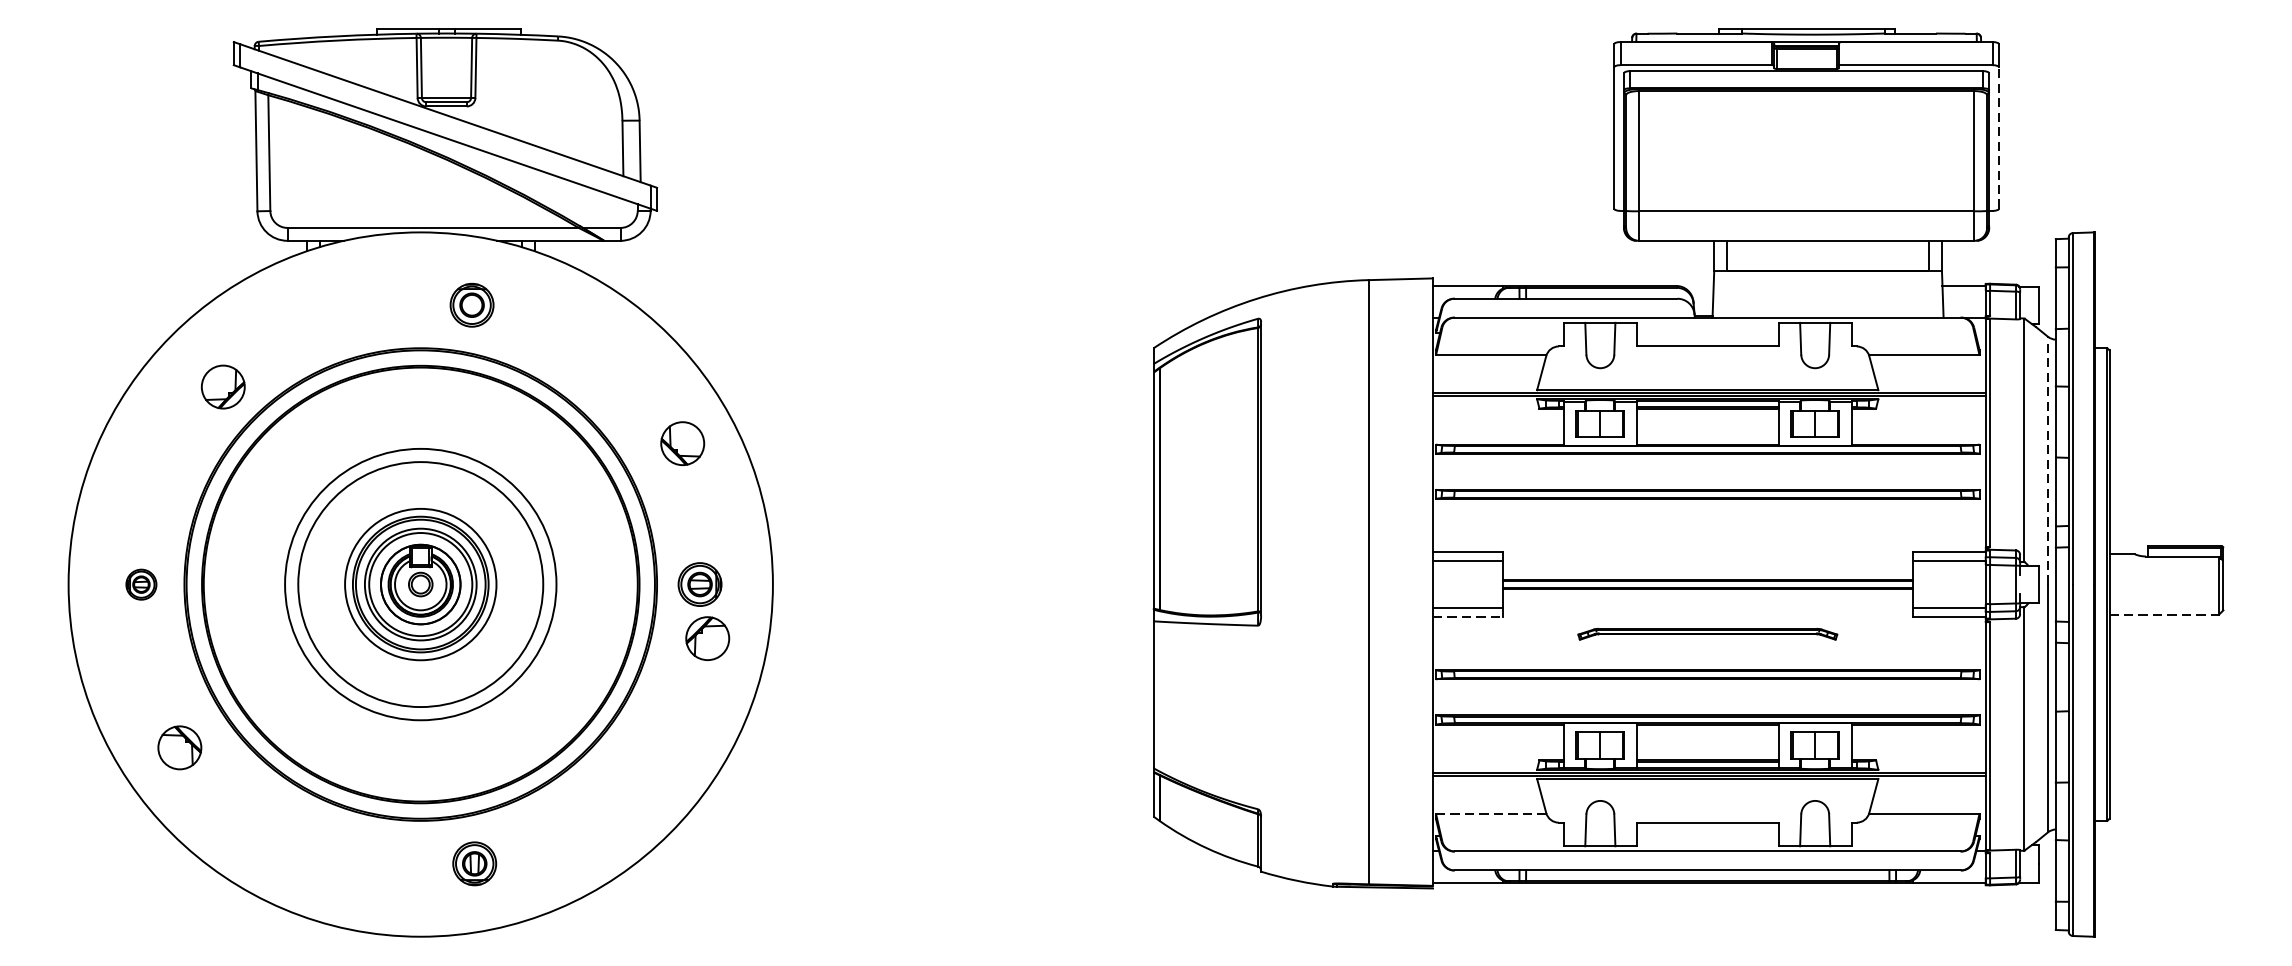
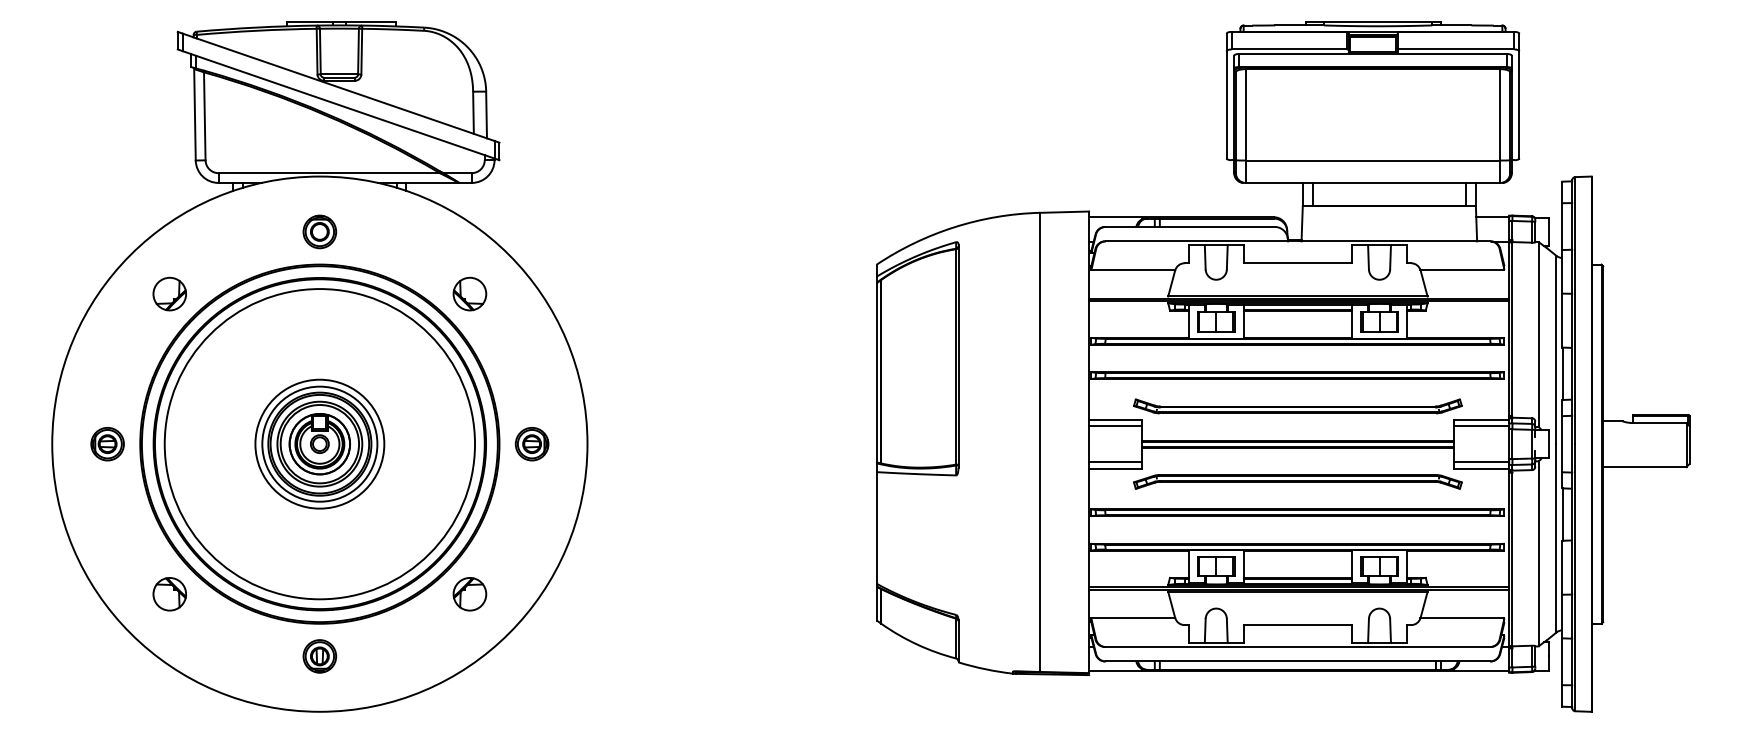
line: (1999, 137) -> (1519, 104), dashed -> solid
part: (471, 304) -> (319, 231), moved
part: (682, 442) -> (469, 293), moved
line: (2048, 459) -> (1556, 349), dashed -> solid
part: (1707, 534) -> (1297, 406), added
circle: (420, 583) -> (319, 443), size x0.62
part: (141, 584) -> (107, 444), size x1.43
circle: (420, 584) -> (319, 444), size x1.67
line: (2163, 615) -> (1644, 467), dashed -> solid
line: (1467, 616) -> (1115, 468), dashed -> solid
part: (1707, 633) -> (1297, 481), size x1.67
part: (707, 638) -> (469, 594), moved
part: (179, 748) -> (169, 594), moved
line: (1491, 813) -> (1133, 618), dashed -> solid
part: (474, 863) -> (319, 656), moved

